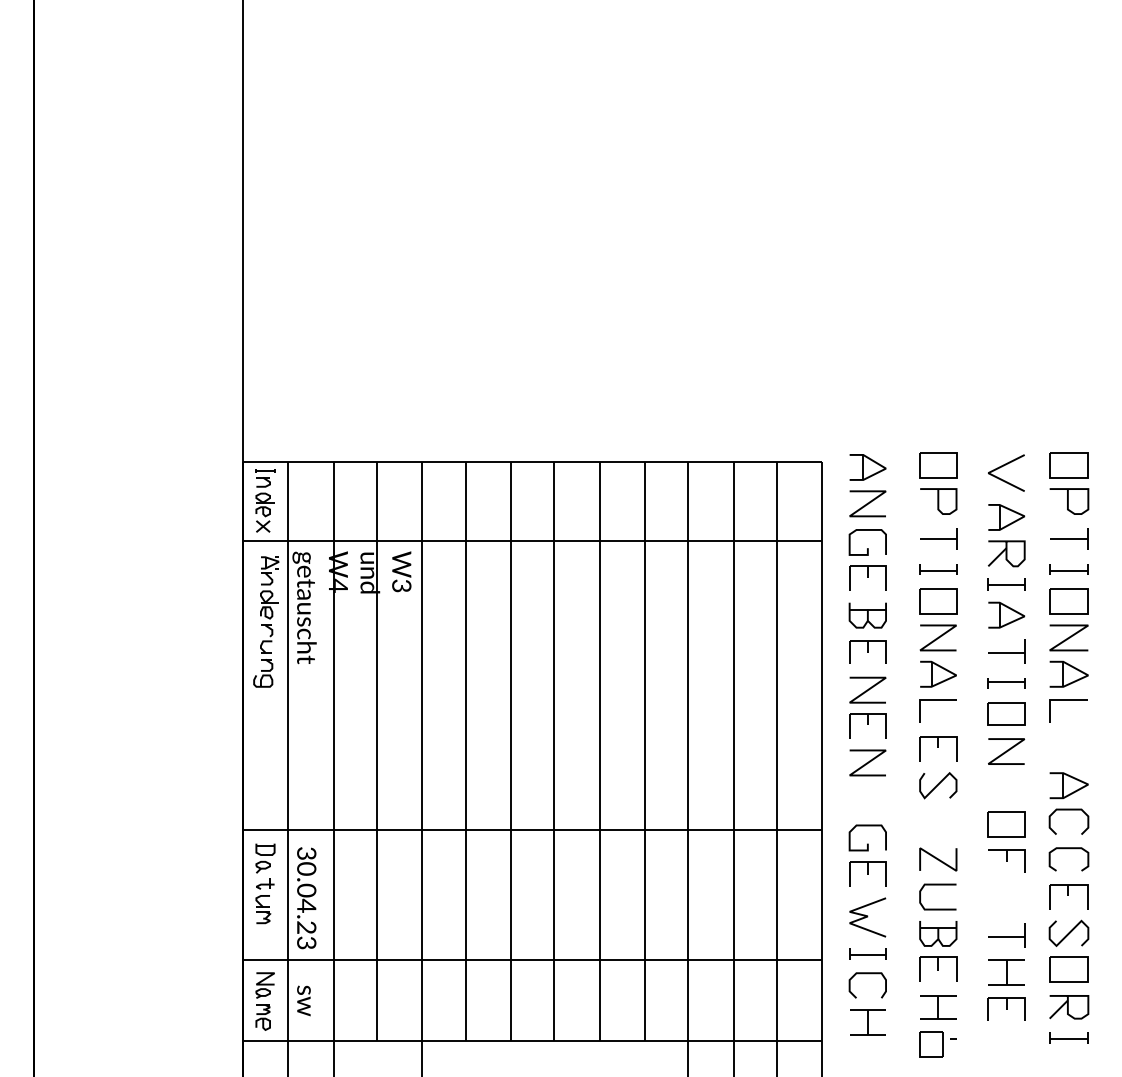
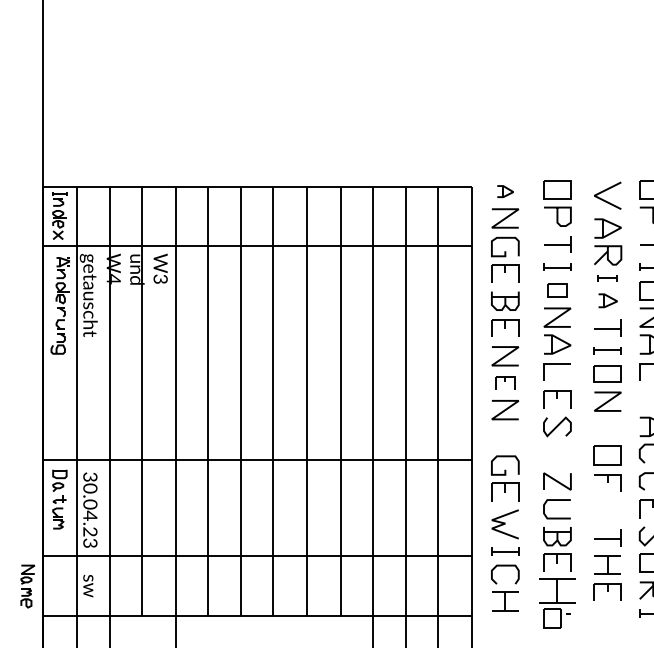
part: (867, 467) -> (505, 191), size x0.6
part: (1006, 584) -> (607, 278), size x0.7
part: (938, 601) -> (557, 290), size x0.7
part: (1006, 614) -> (607, 300), size x0.7
part: (867, 725) -> (505, 382), size x0.7
part: (264, 1001) -> (27, 586), moved
part: (938, 1007) -> (557, 590), size x1.4

